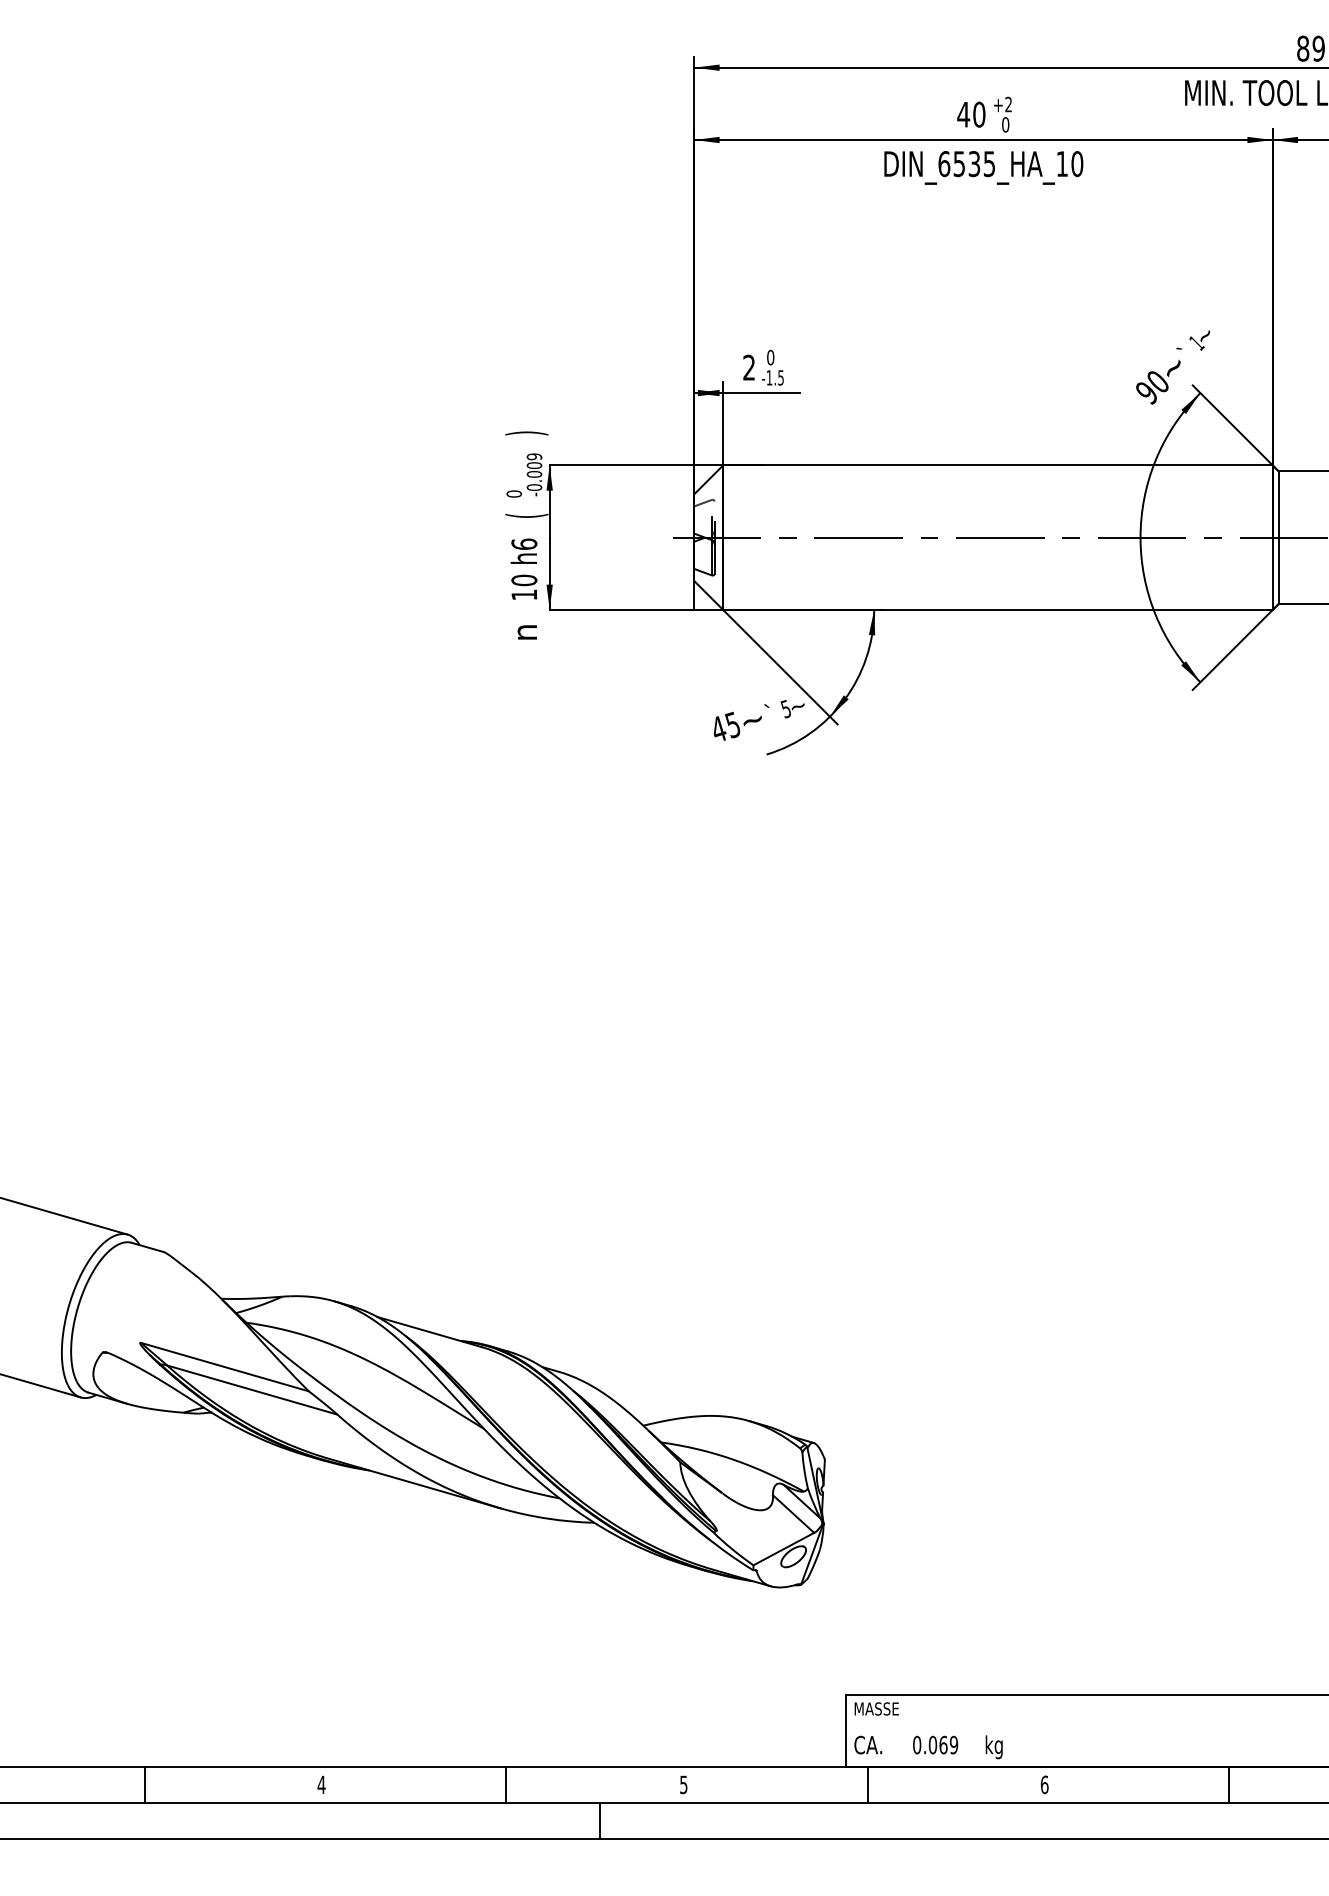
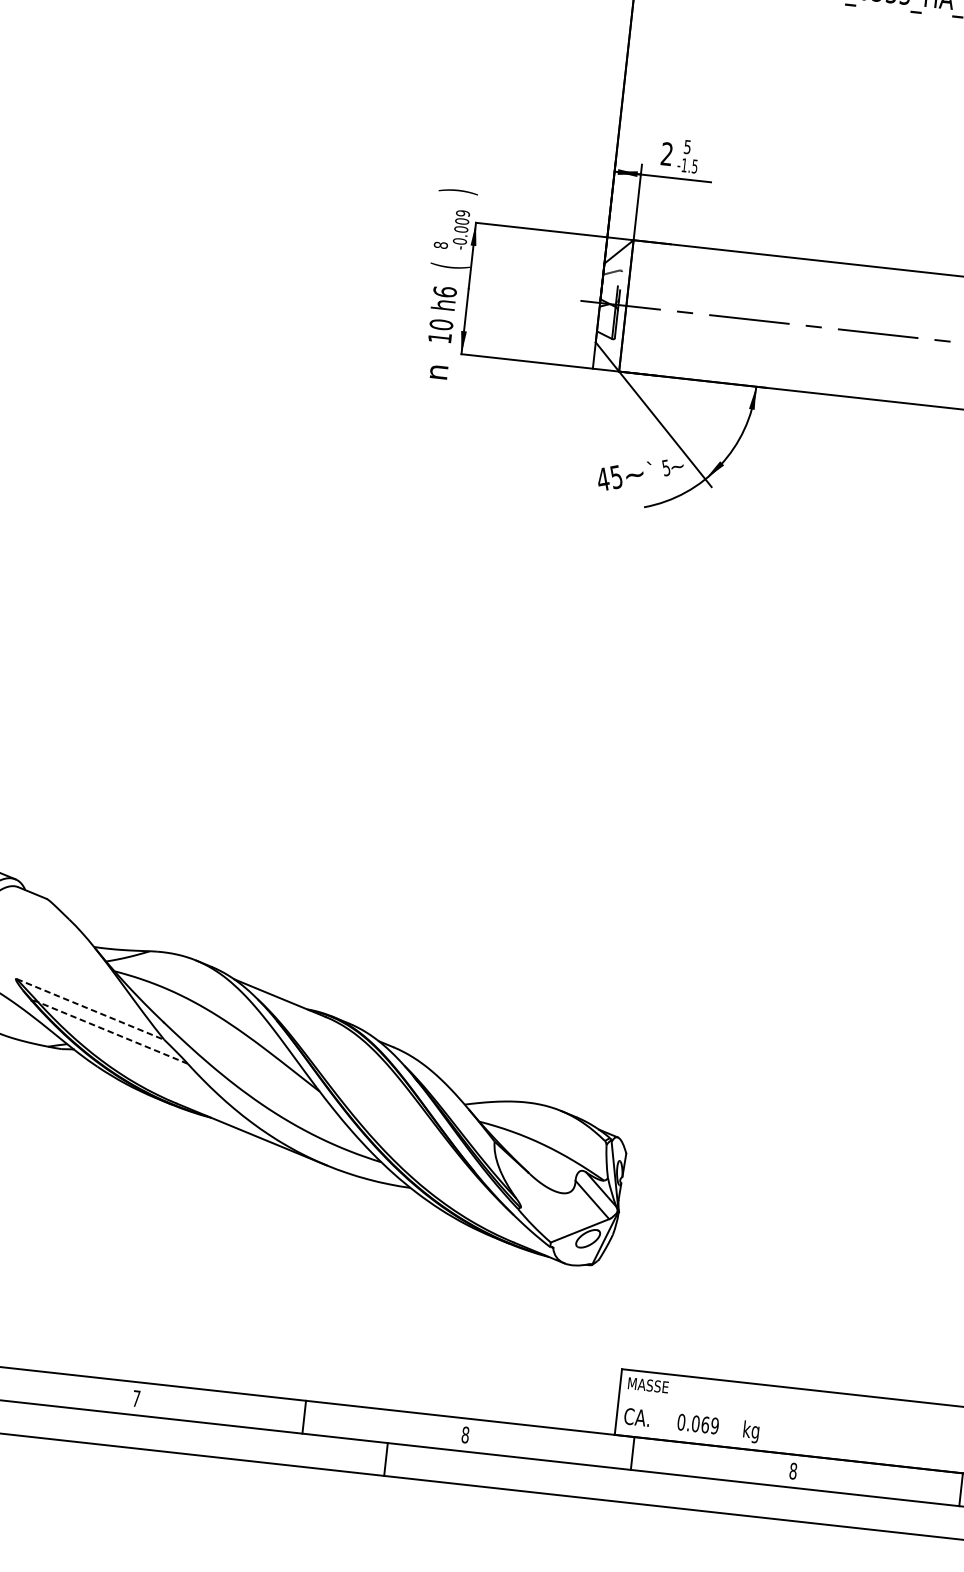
text: (770, 357) -> (687, 146), 0 -> 5
text: (513, 493) -> (440, 244), 0 -> 8
line: (225, 1367) -> (90, 1009), solid -> dashed
line: (252, 1390) -> (113, 1033), solid -> dashed
text: (321, 1784) -> (136, 1398), 4 -> 7
text: (683, 1784) -> (465, 1434), 5 -> 8
text: (1044, 1784) -> (793, 1470), 6 -> 8

